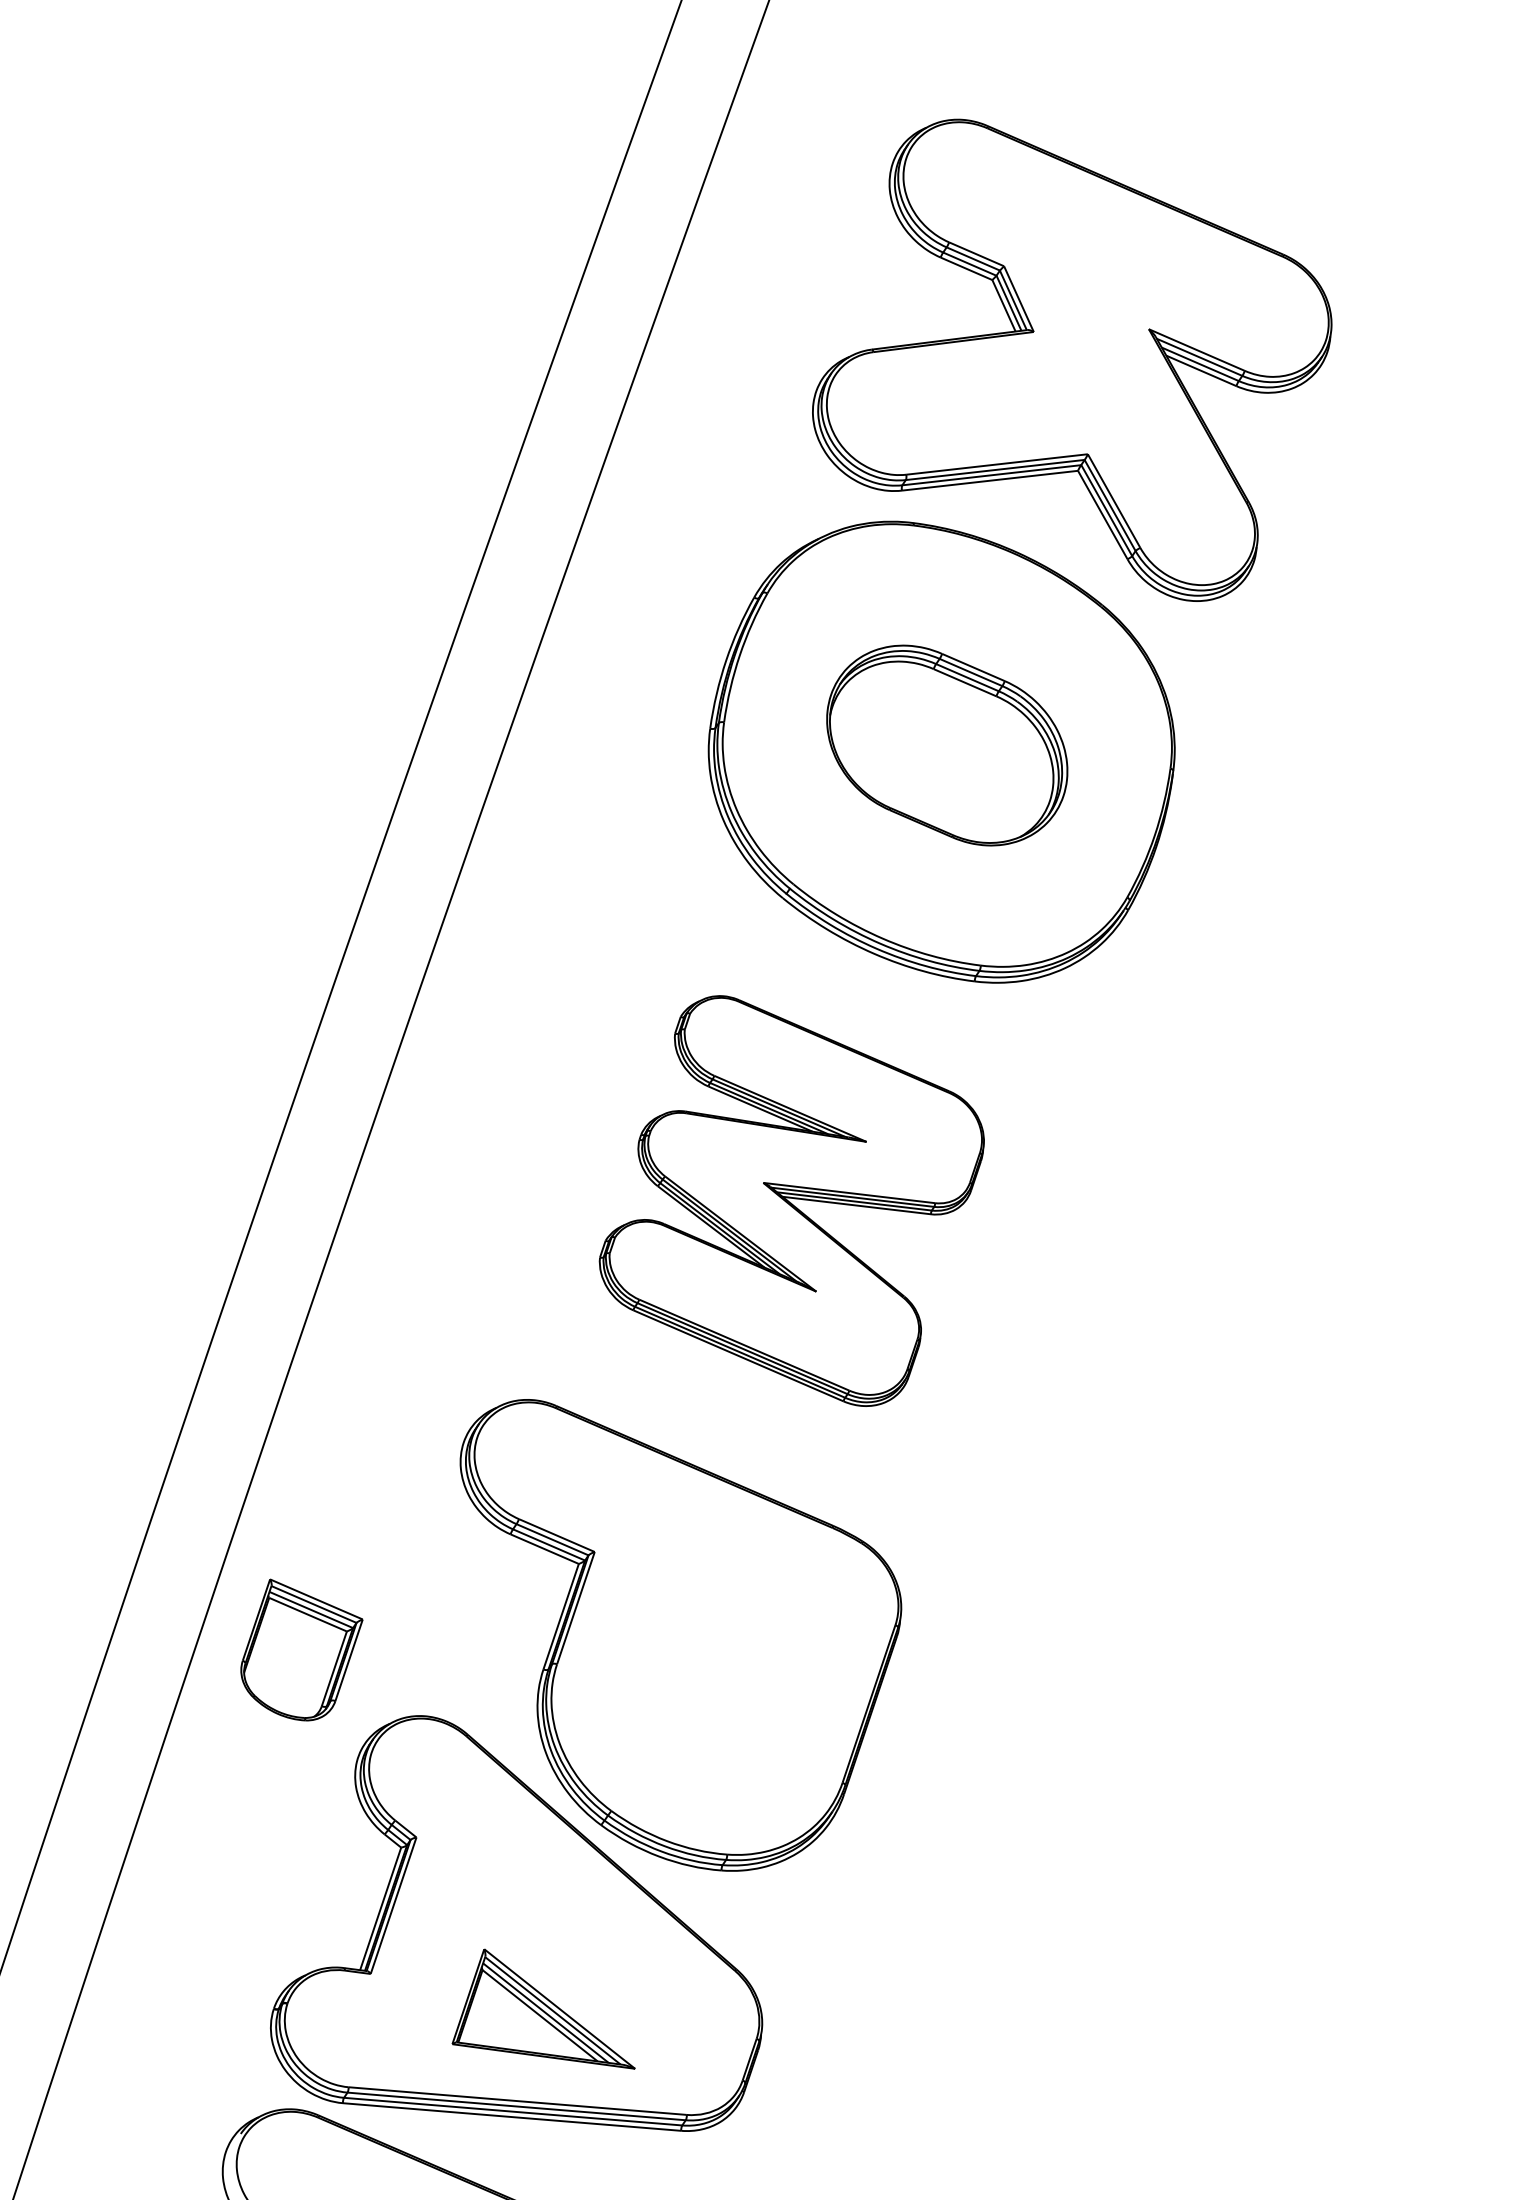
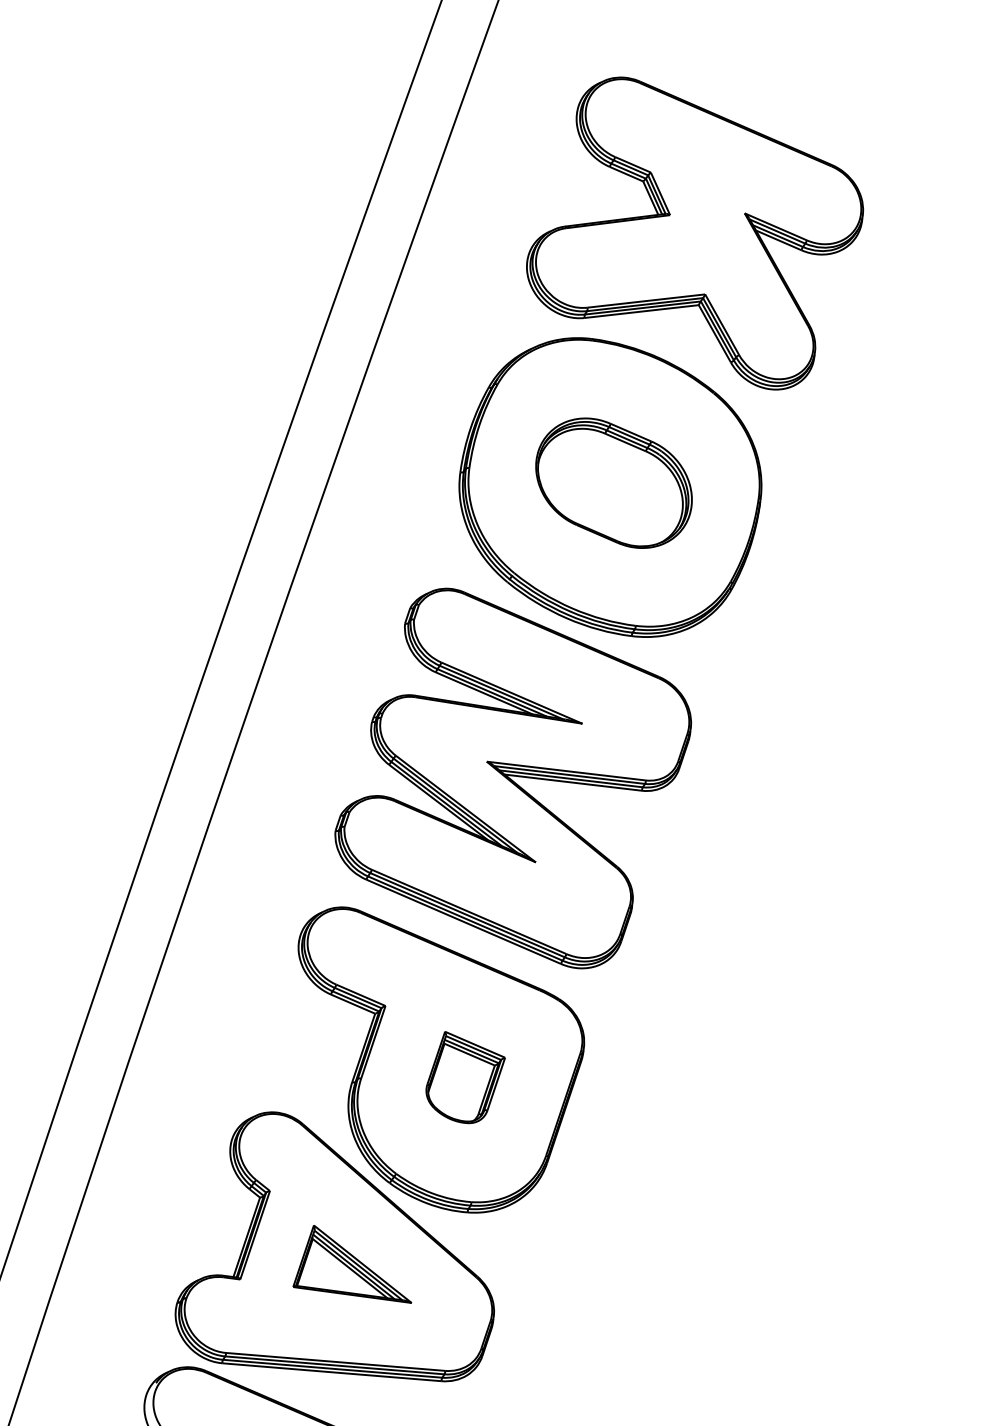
part: (792, 1201) -> (513, 778), size x1.43
part: (301, 1649) -> (465, 1077), moved
part: (543, 2009) -> (352, 1264), moved

